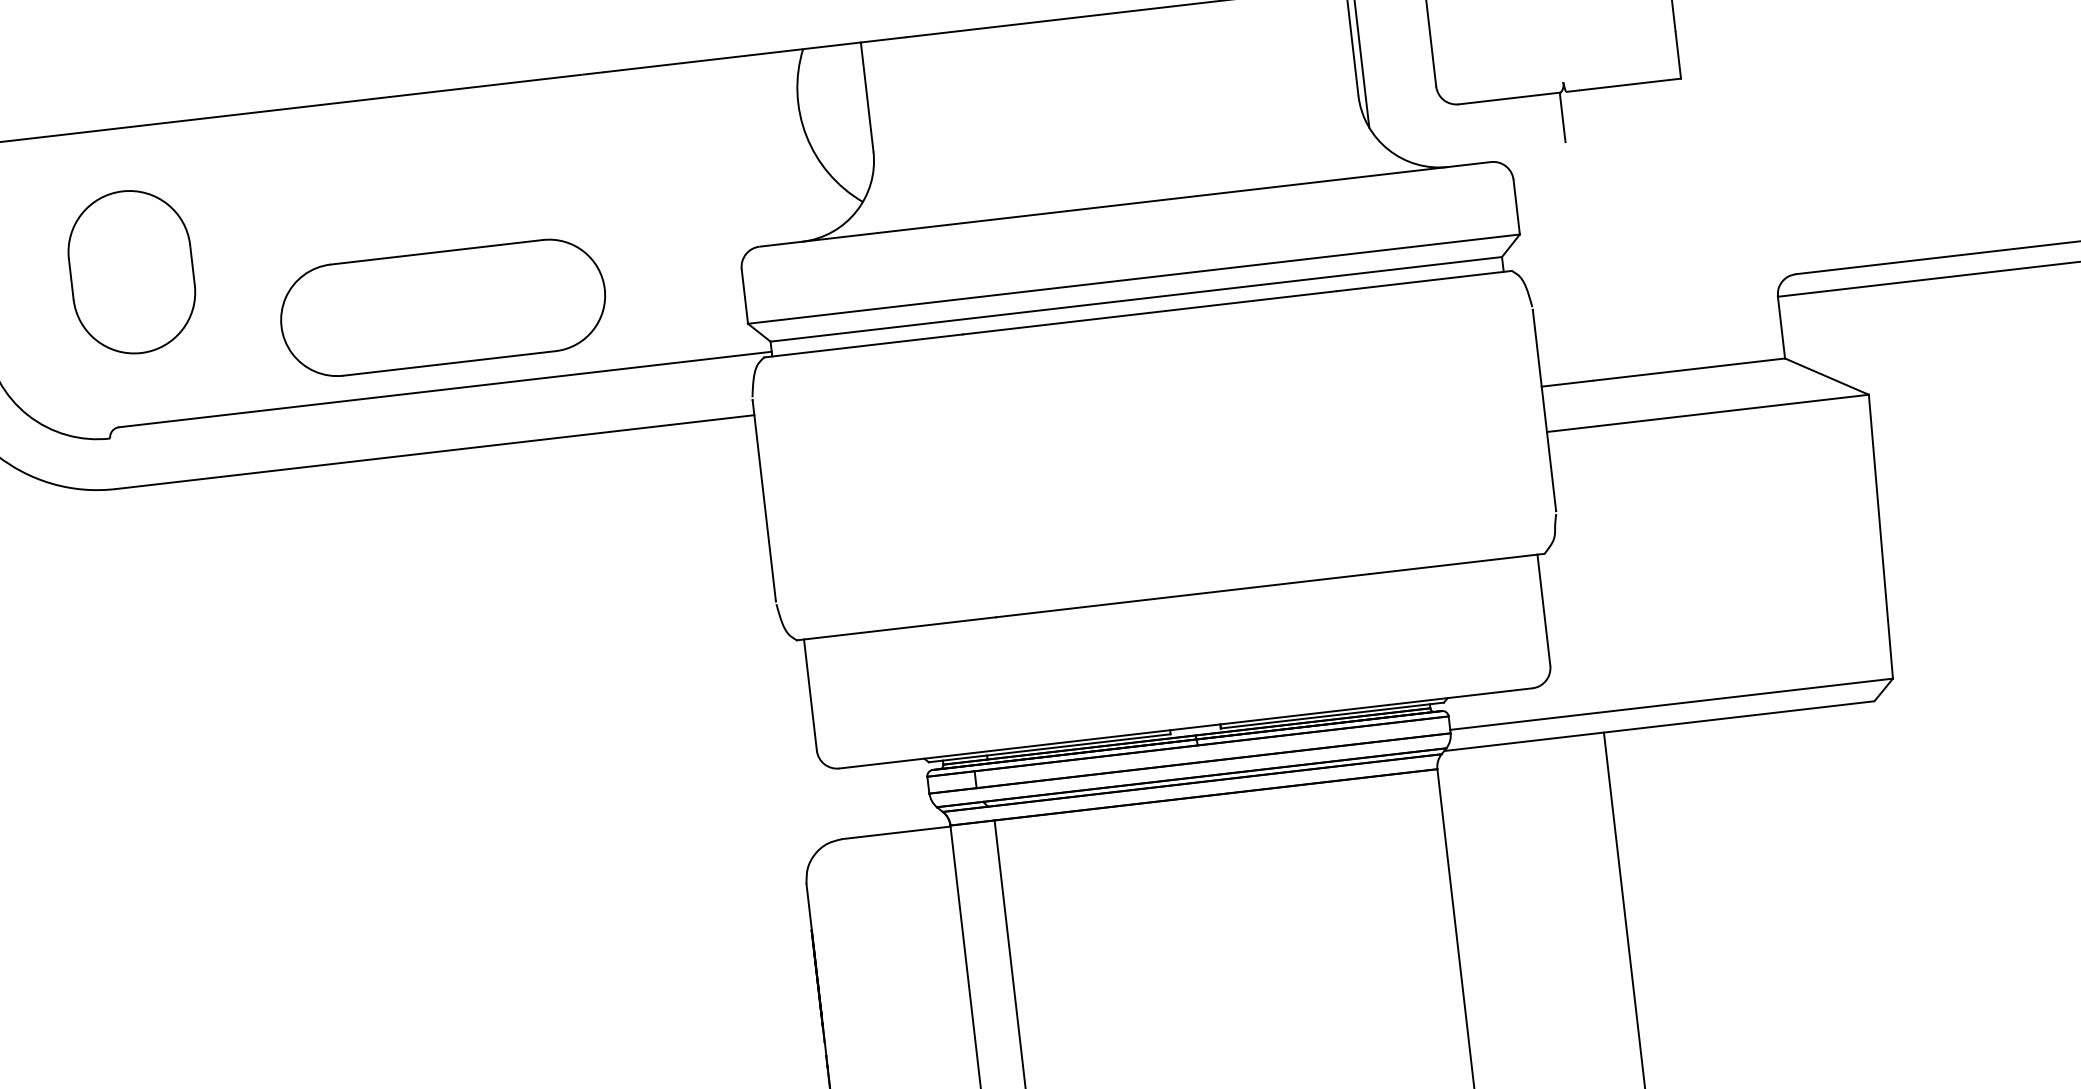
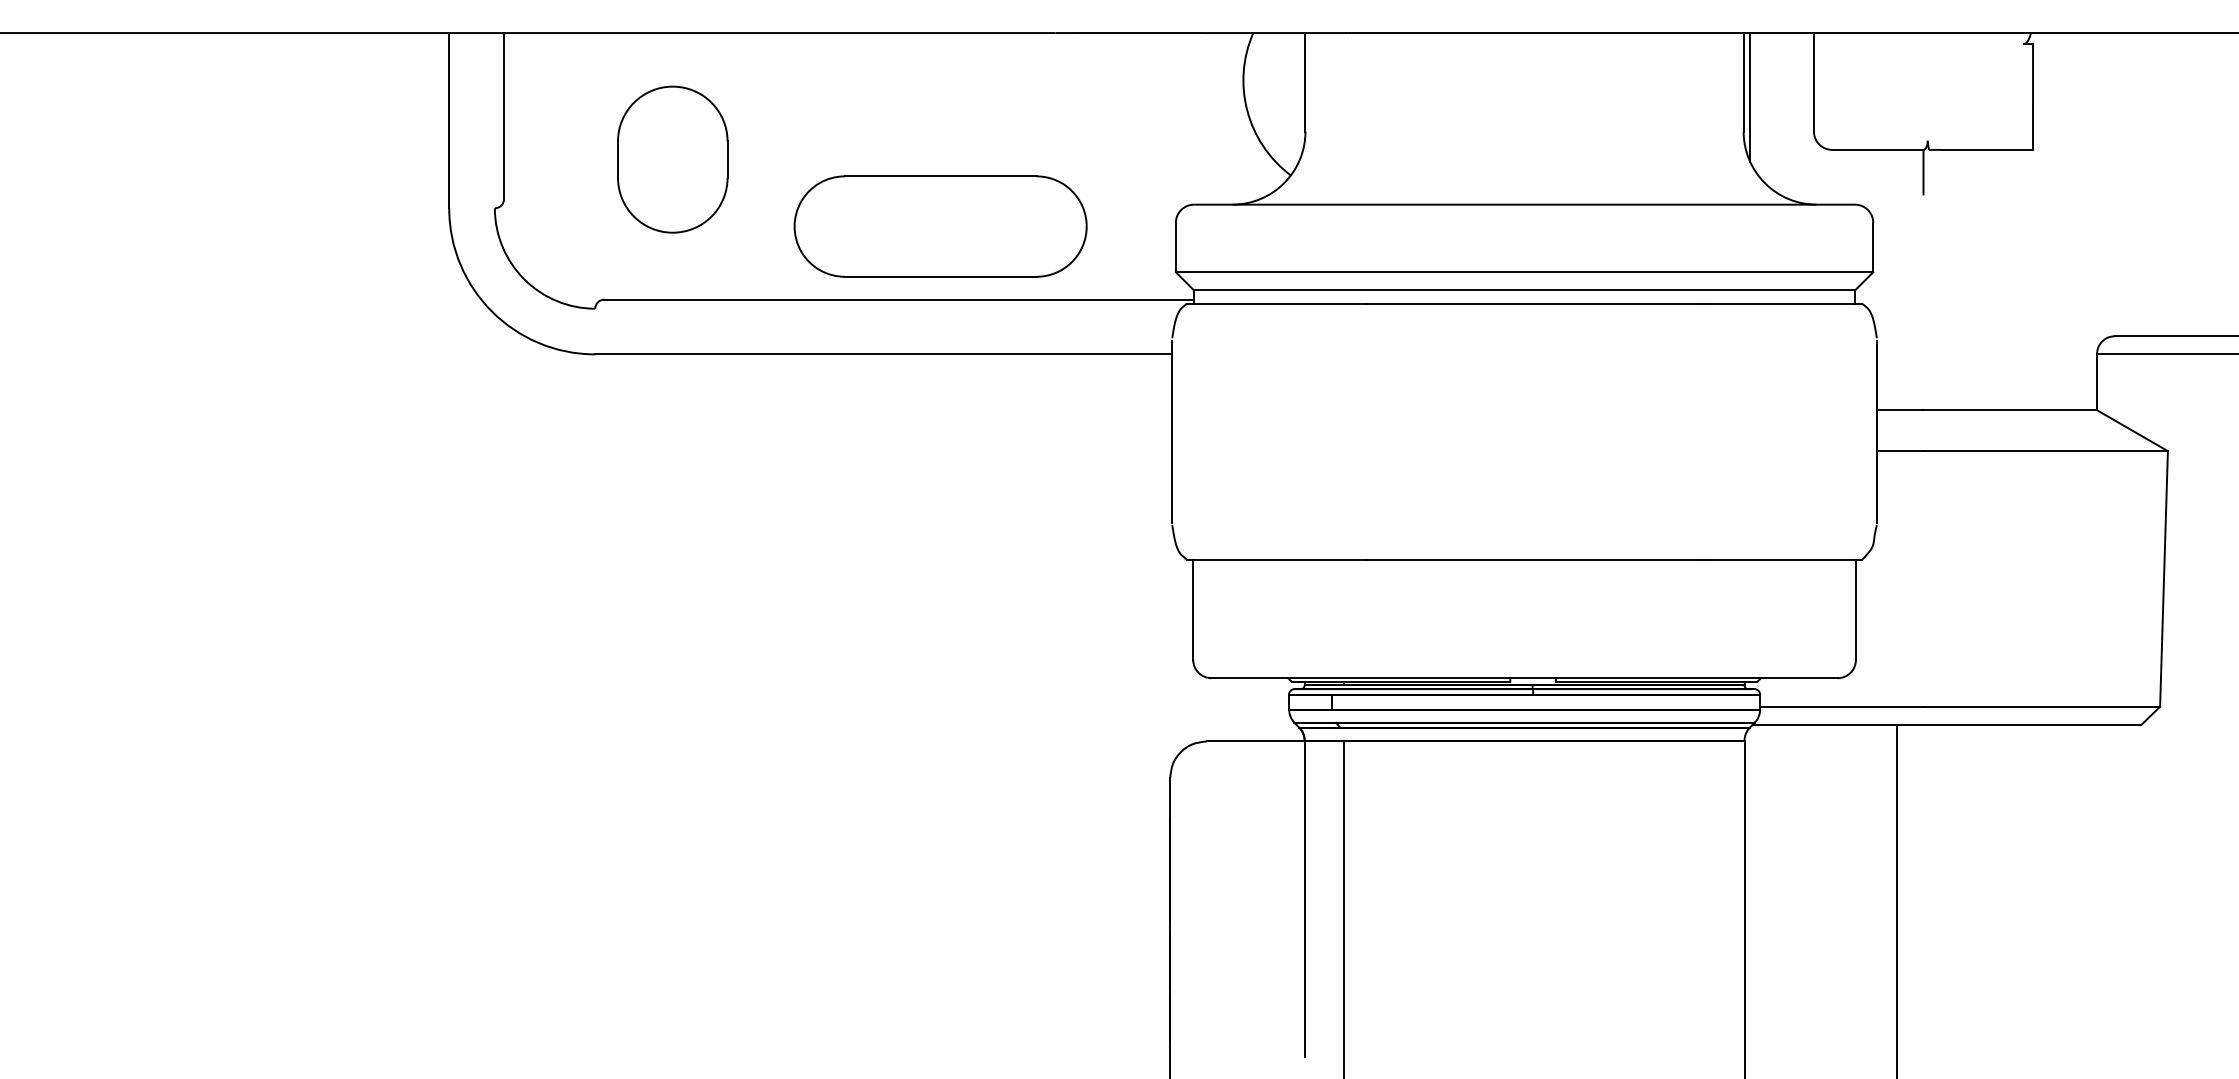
part: (131, 272) -> (672, 159), moved
part: (442, 307) -> (940, 226), moved

